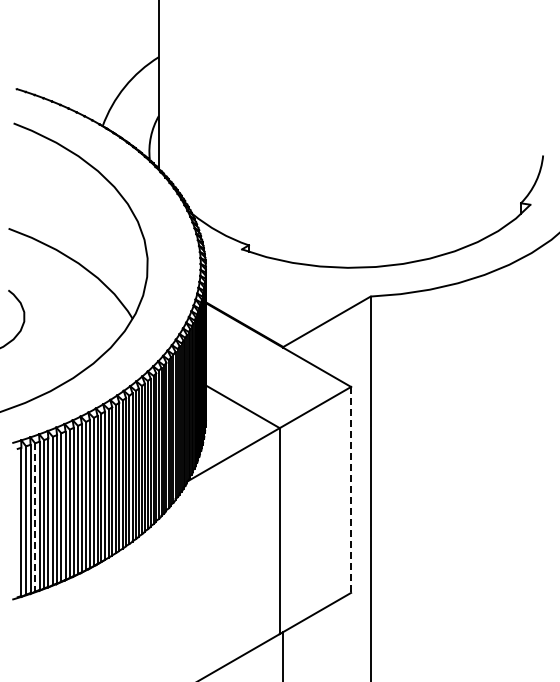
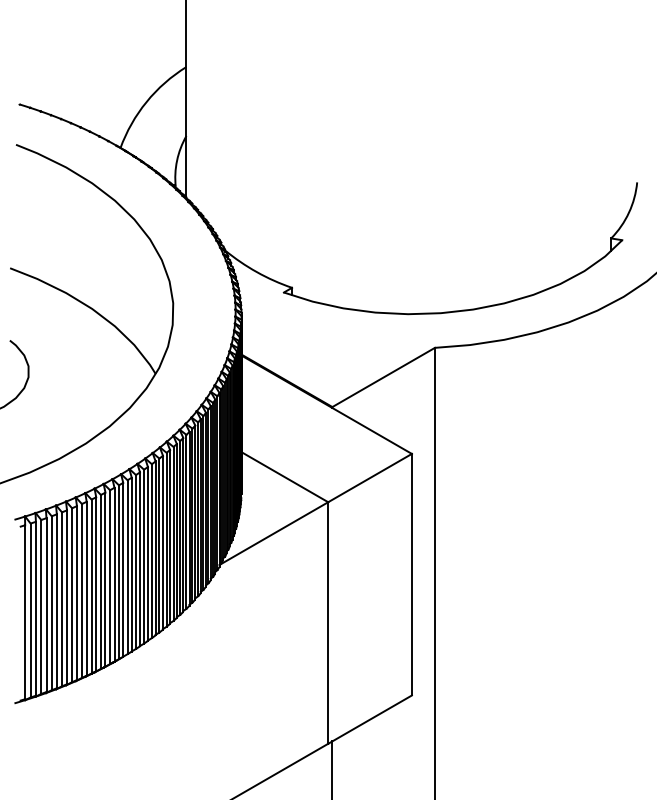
line: (351, 489) -> (412, 574), dashed -> solid
line: (35, 517) -> (41, 607), dashed -> solid

